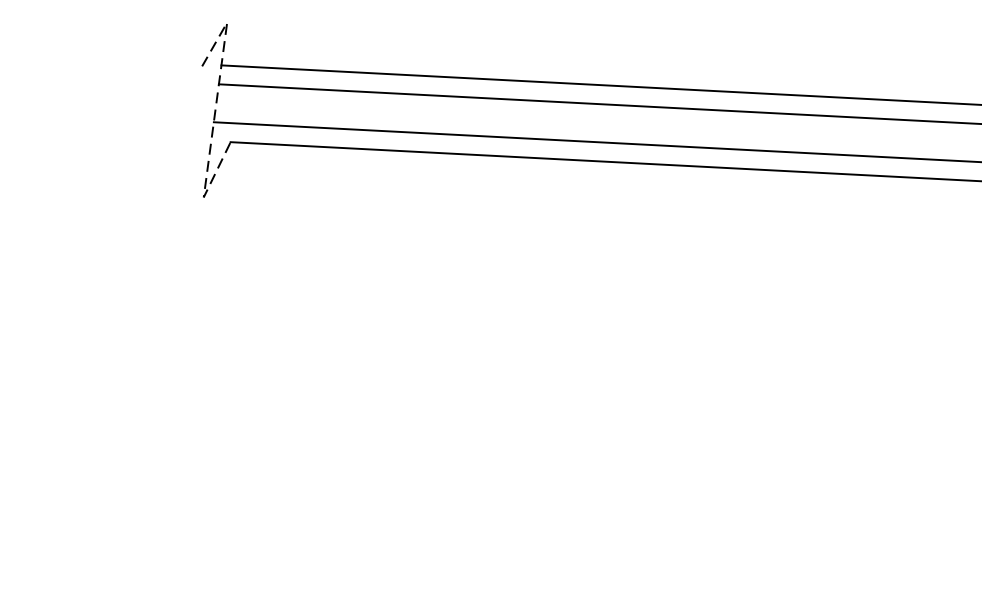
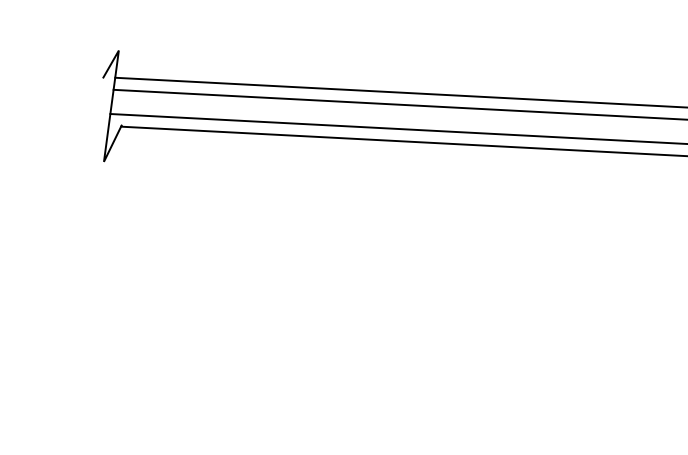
line: (214, 116) -> (110, 110), dashed -> solid

